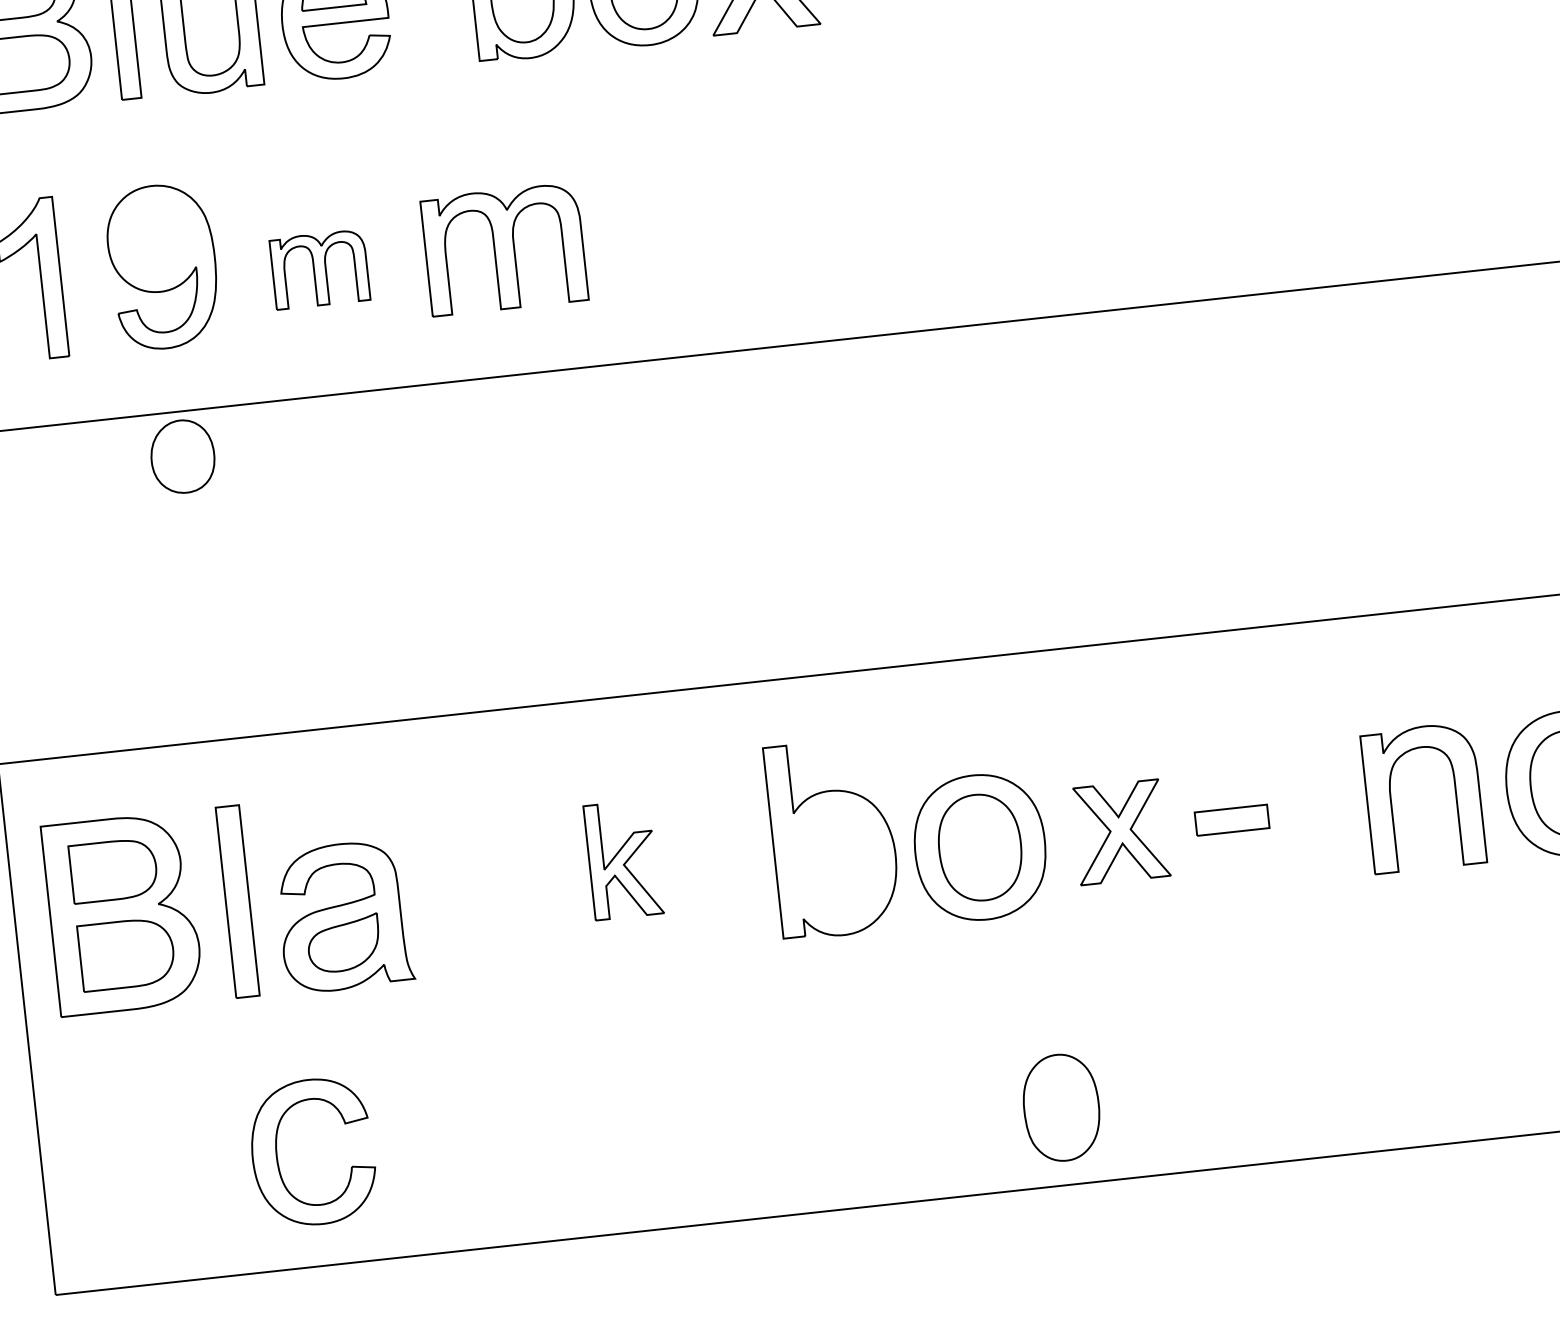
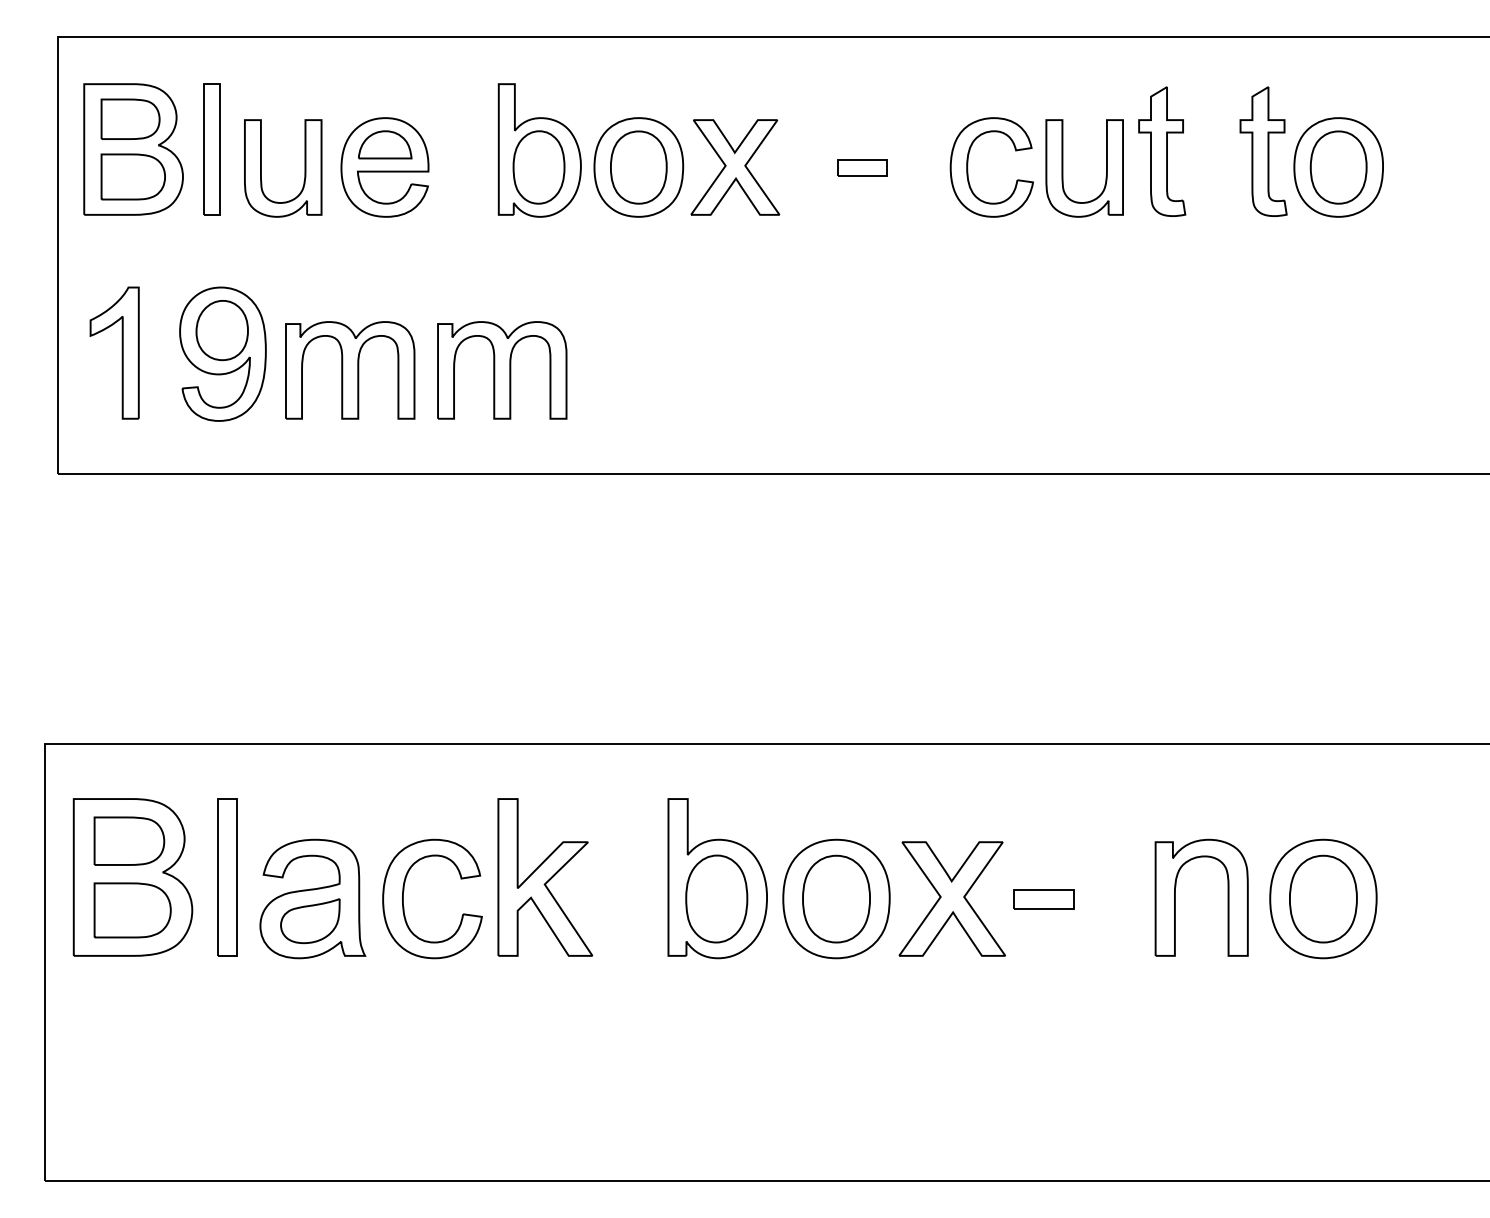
part: (320, 269) -> (350, 370), size x1.67
part: (181, 456) -> (221, 330), moved
part: (1119, 831) -> (951, 898), size x1.43
part: (623, 859) -> (545, 877), size x1.67
part: (1061, 1107) -> (716, 898), moved
part: (277, 1146) -> (404, 891), moved

